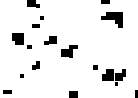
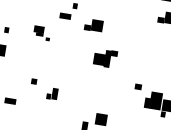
part: (21, 40) -> (41, 32), size x0.6
part: (50, 40) -> (94, 25), moved
part: (35, 65) -> (51, 94), moved

